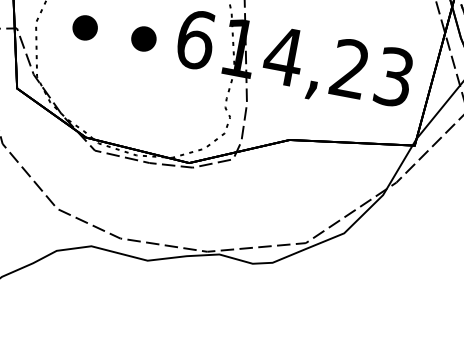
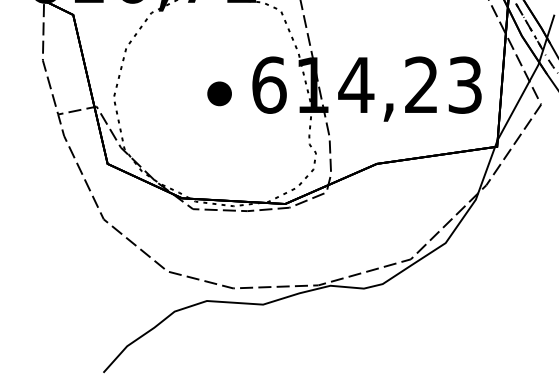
part: (85, 27) -> (161, 93), removed

